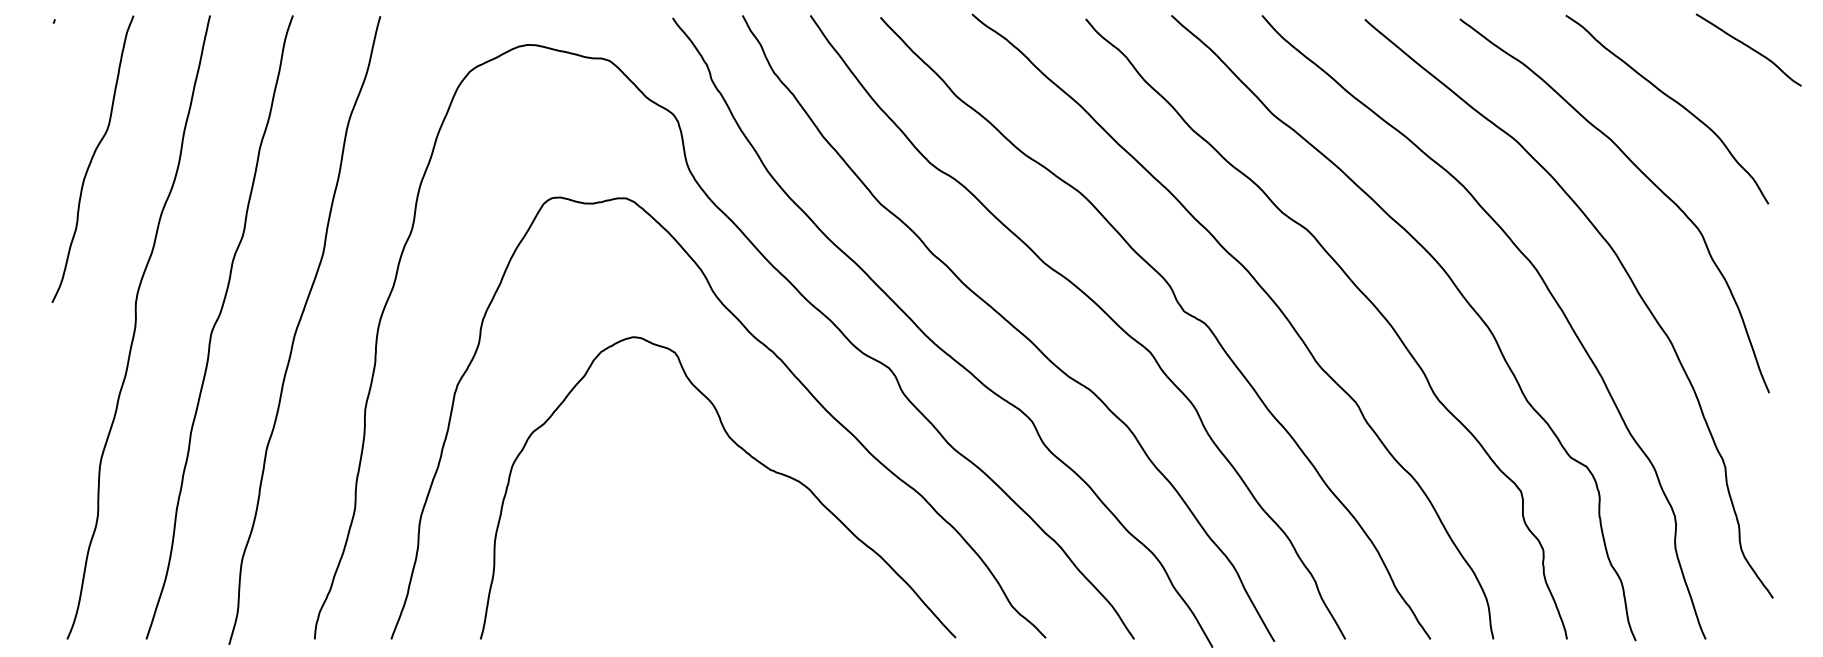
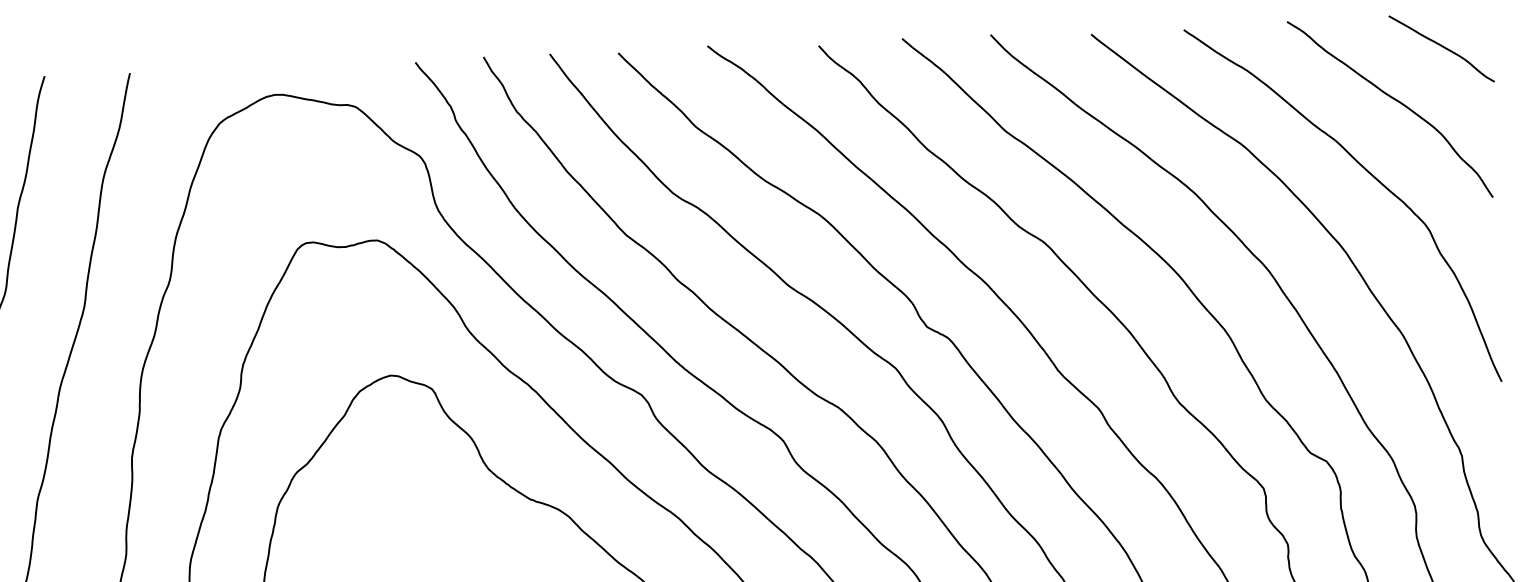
curve: (1749, 48) -> (1442, 47), moved

